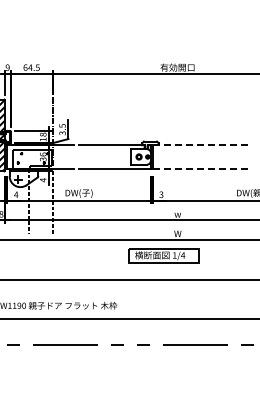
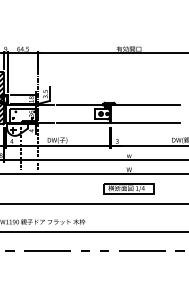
line: (200, 145) -> (145, 105), dashed -> solid
line: (200, 168) -> (145, 122), dashed -> solid
part: (163, 255) -> (128, 188), moved

